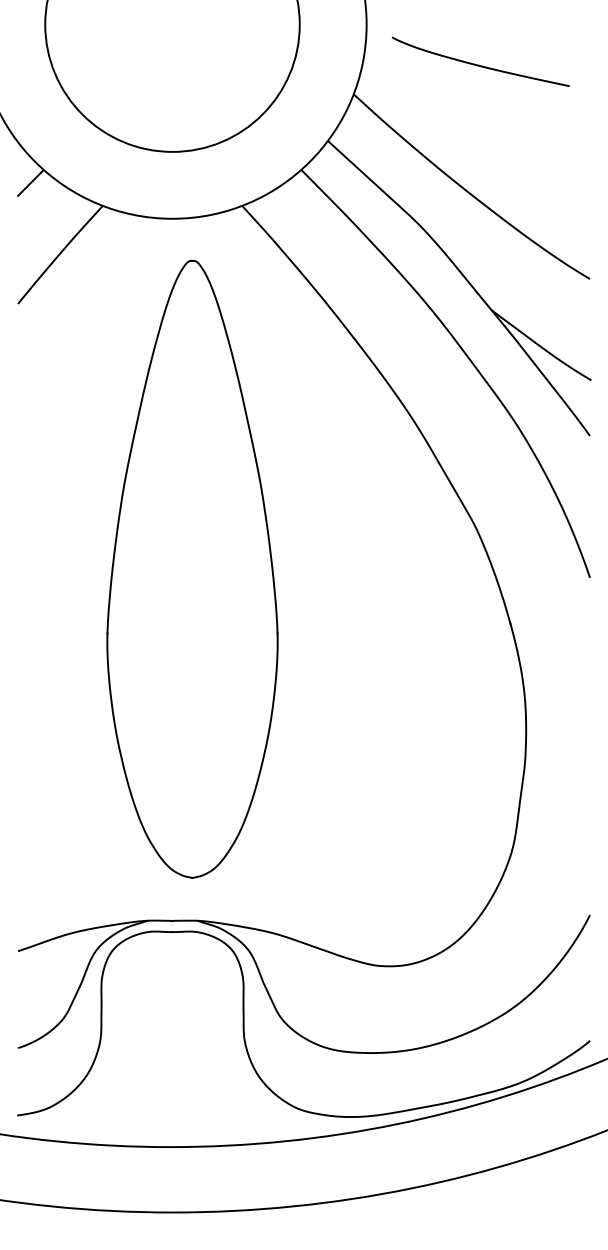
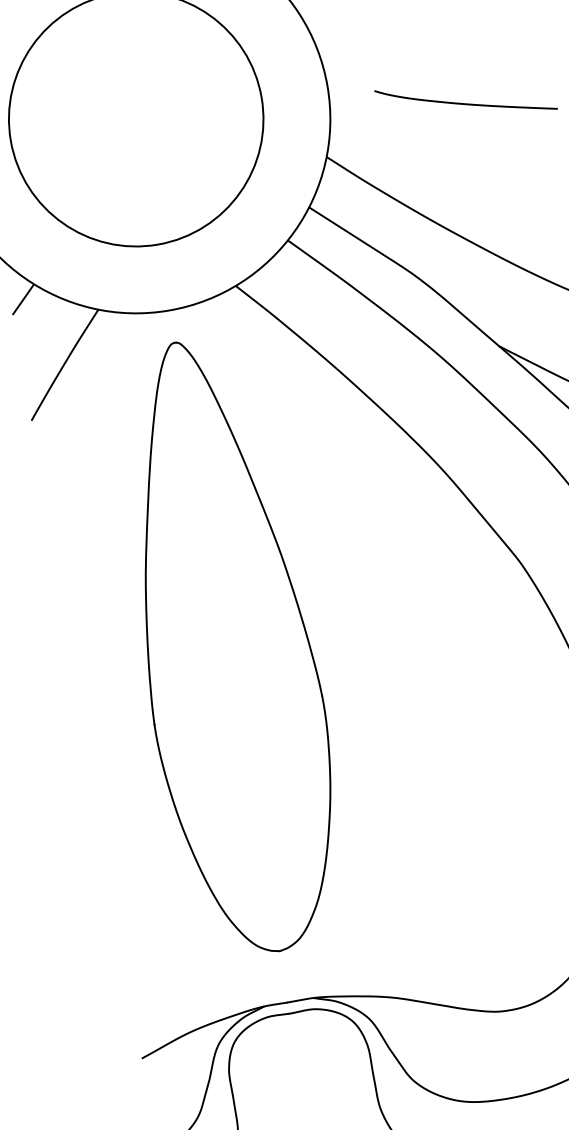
curve: (478, 64) -> (464, 102), moved
part: (192, 568) -> (227, 646), moved

